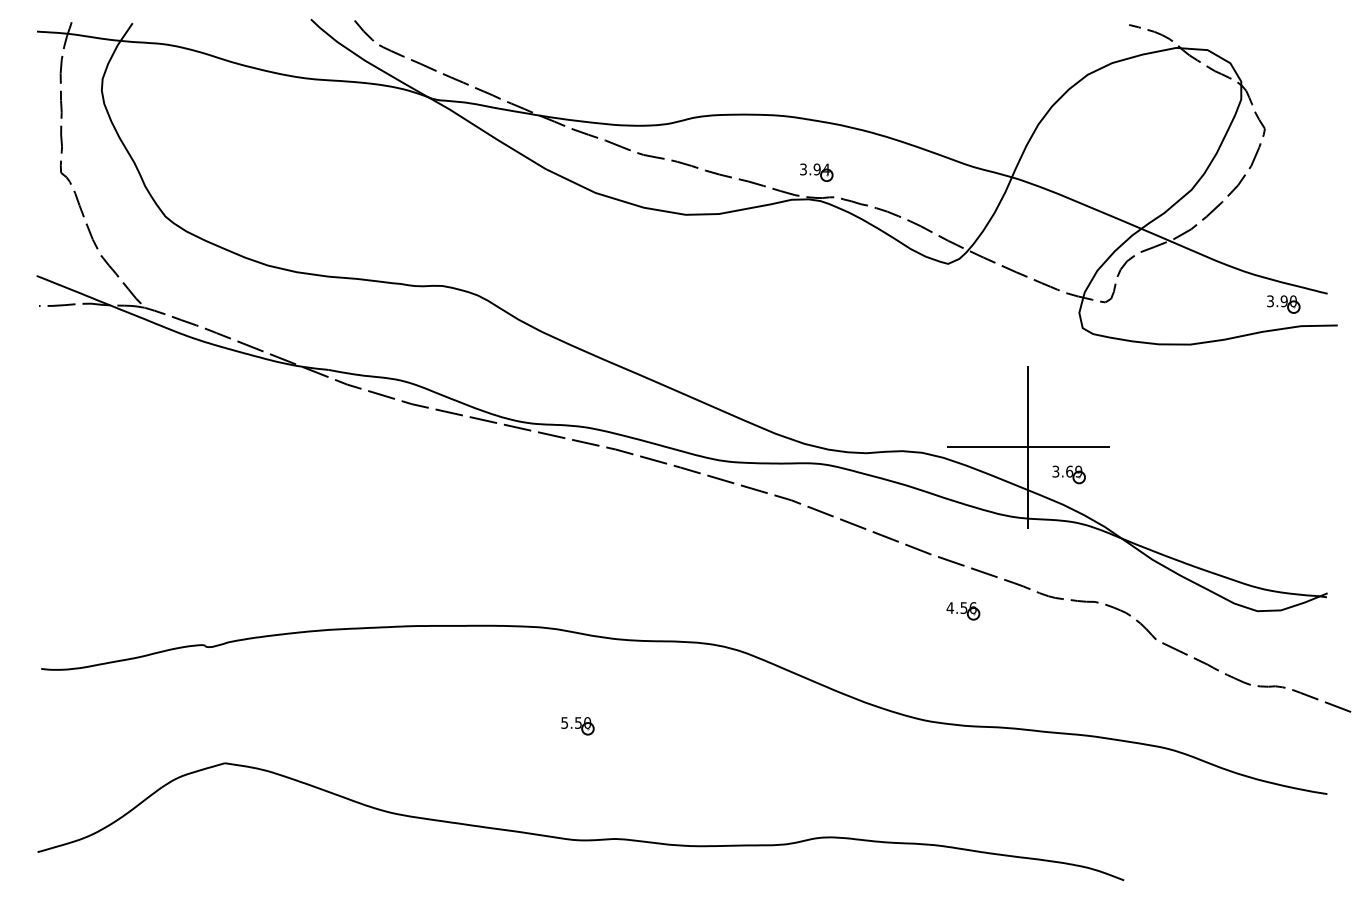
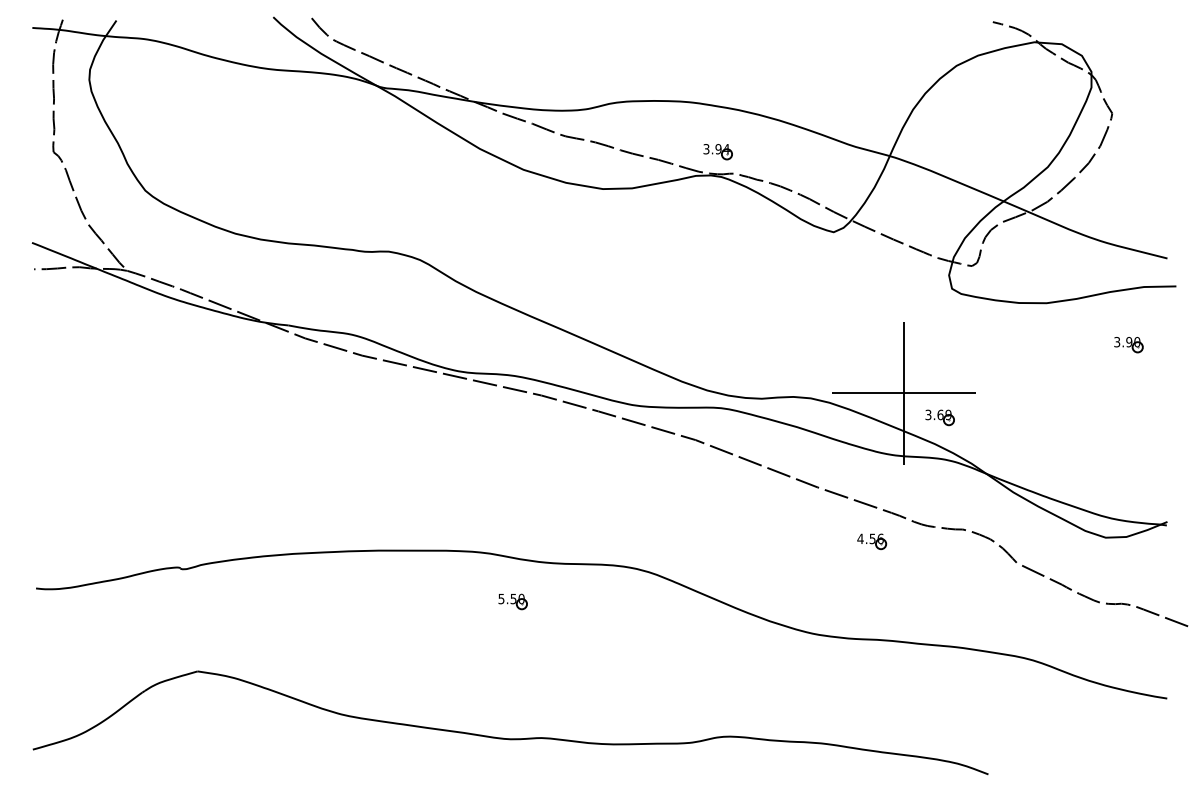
part: (1283, 305) -> (1128, 345), moved
part: (963, 610) -> (872, 541), moved
part: (577, 725) -> (512, 601), moved

